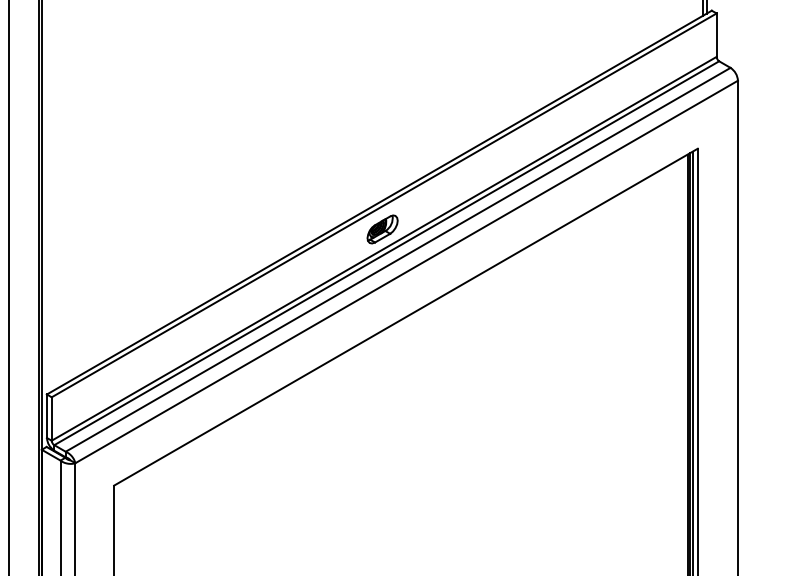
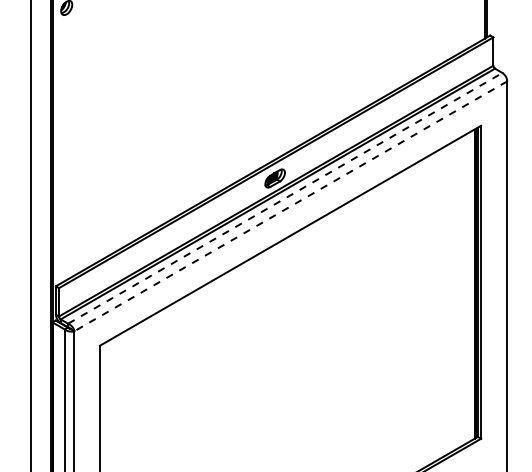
line: (398, 260) -> (285, 198), solid -> dashed
line: (406, 272) -> (290, 206), solid -> dashed

